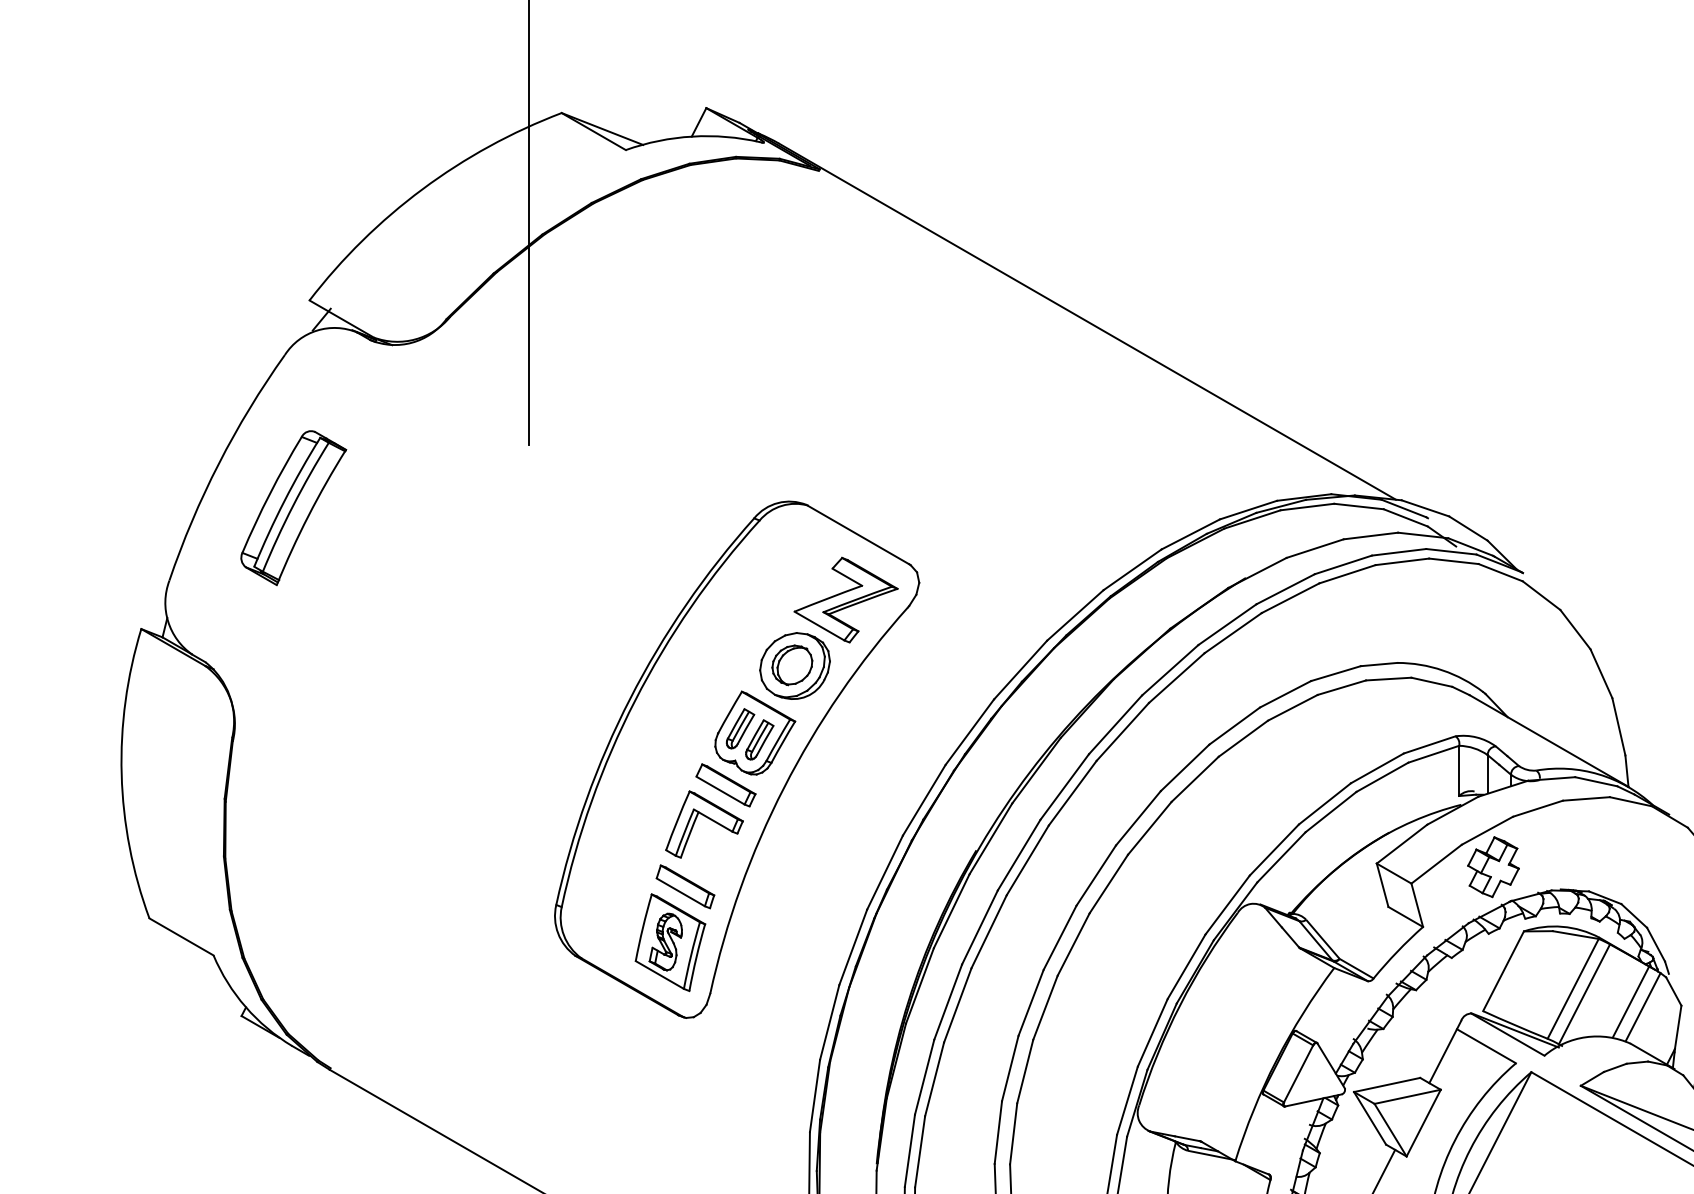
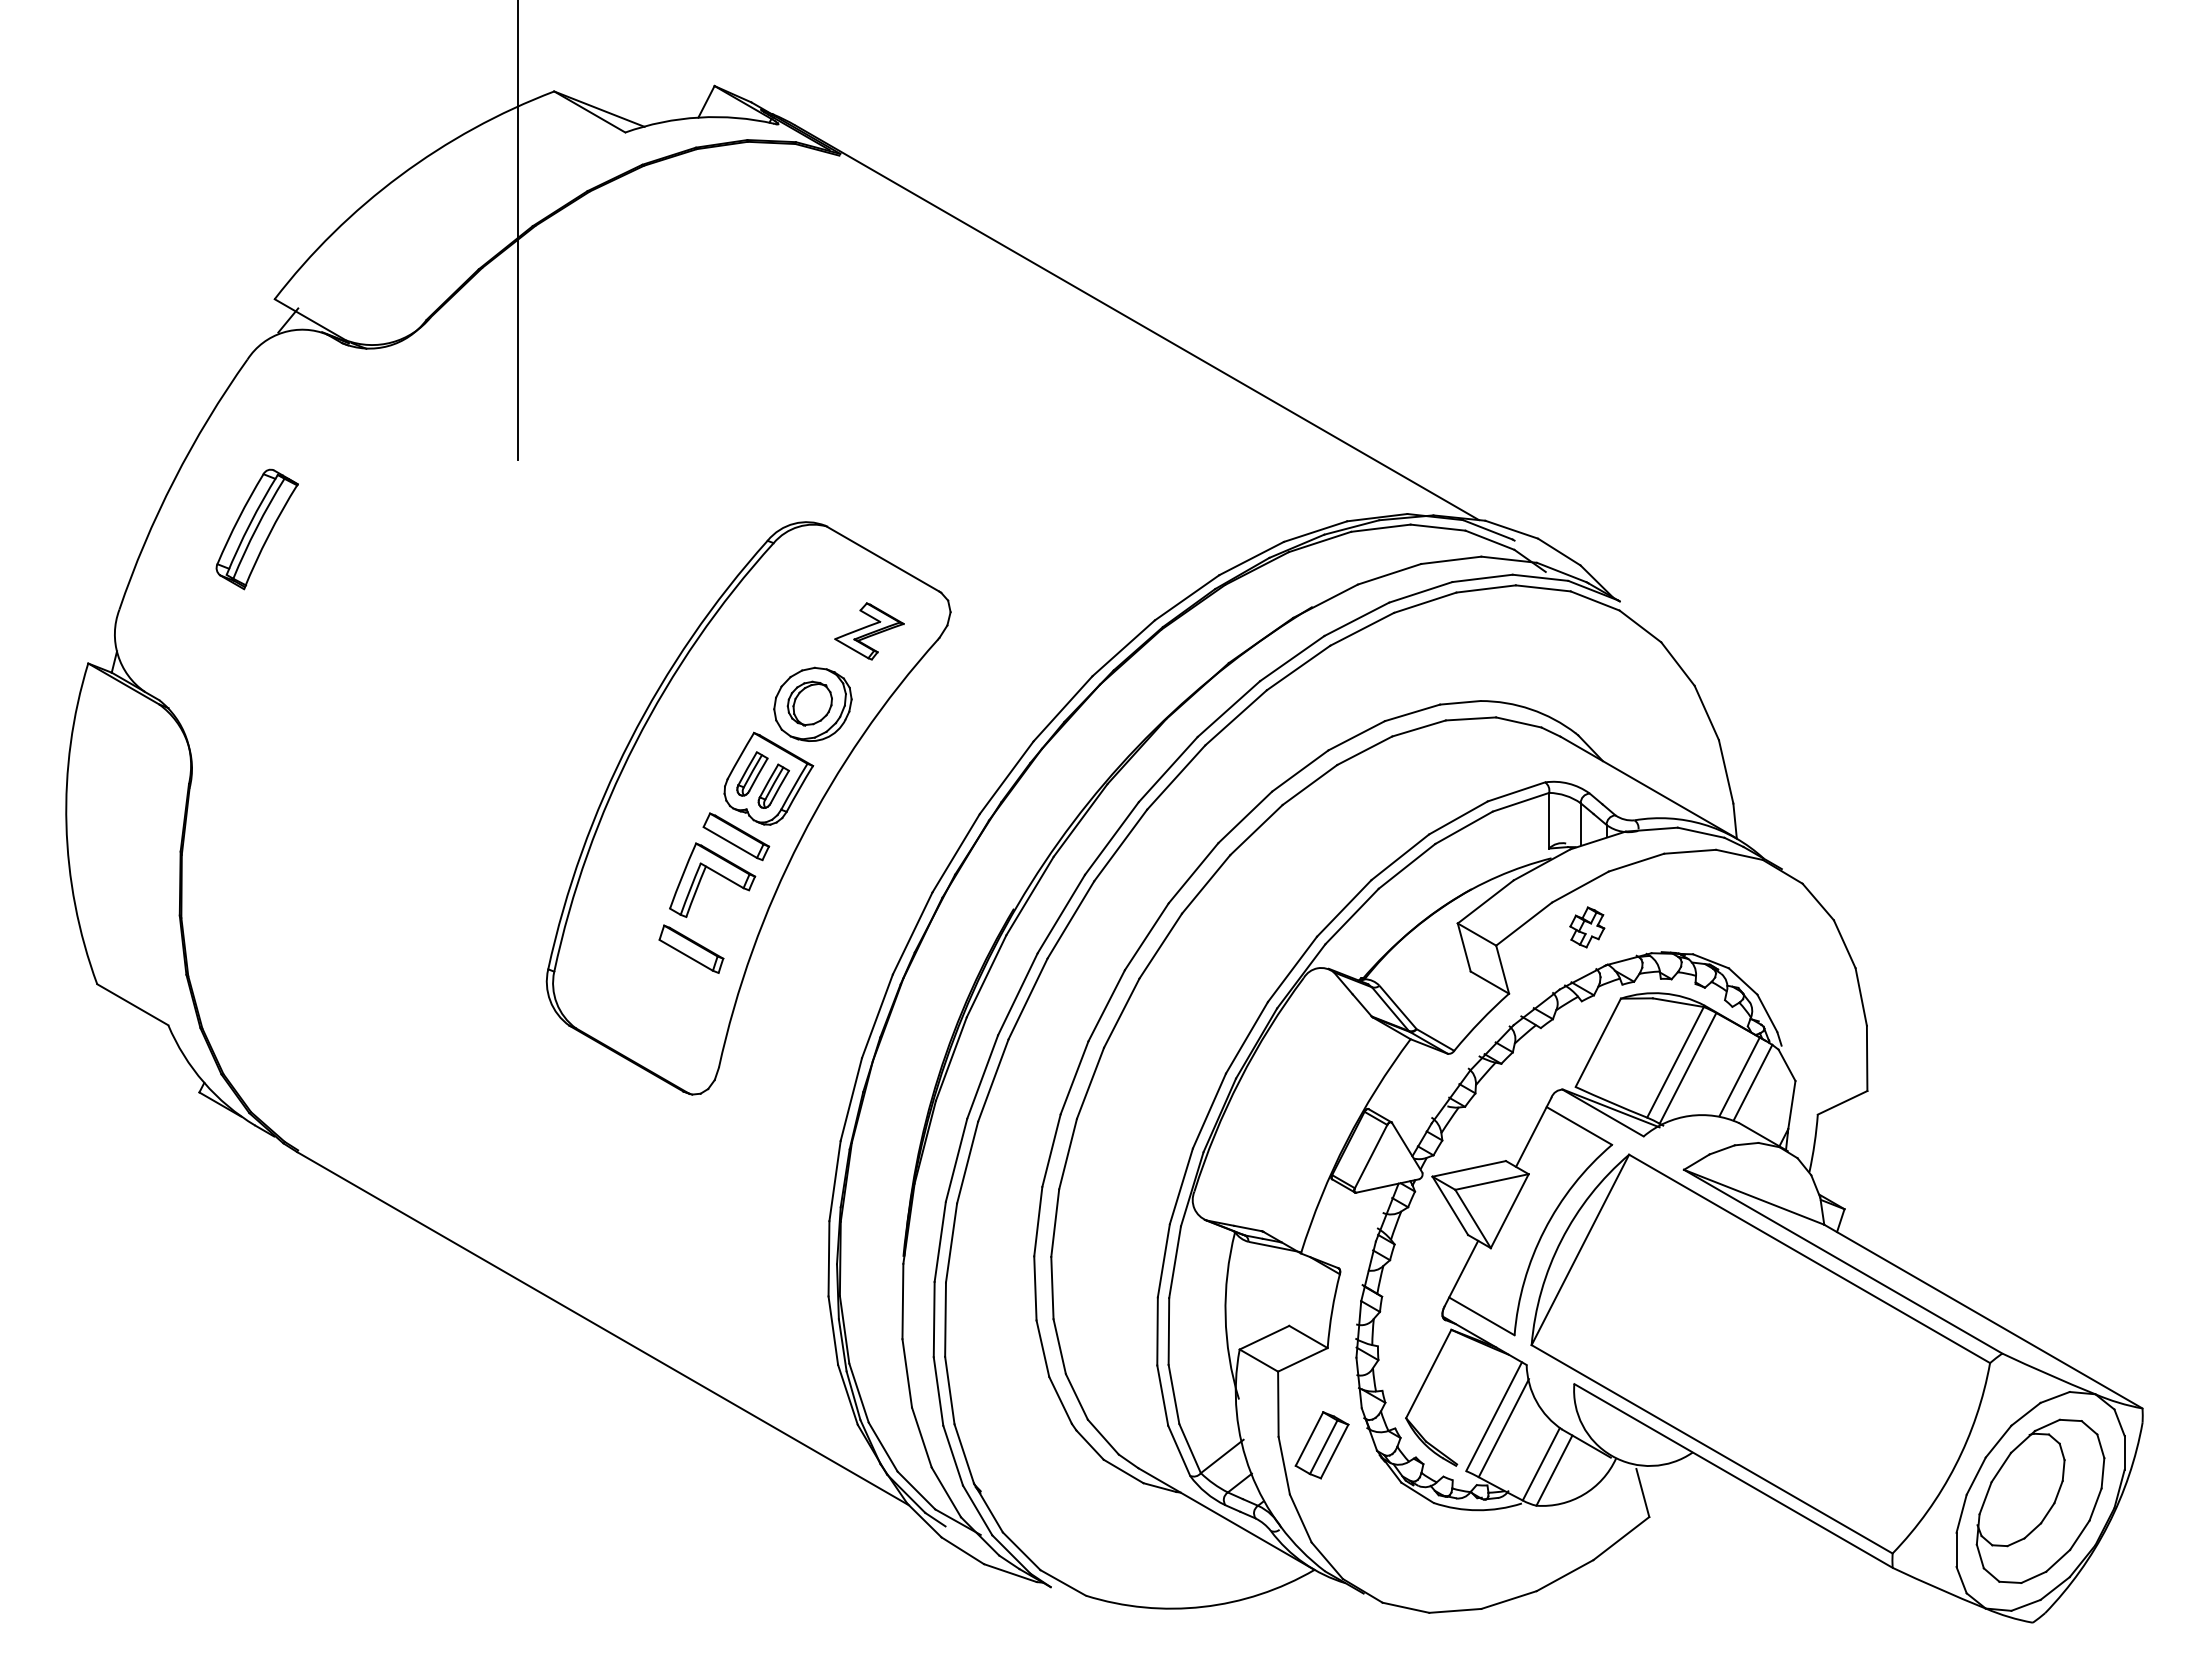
part: (294, 508) -> (257, 529), size x0.7
part: (846, 600) -> (869, 631), size x0.6
part: (1493, 867) -> (1587, 927), size x0.6
part: (670, 942) -> (674, 1010), removed

